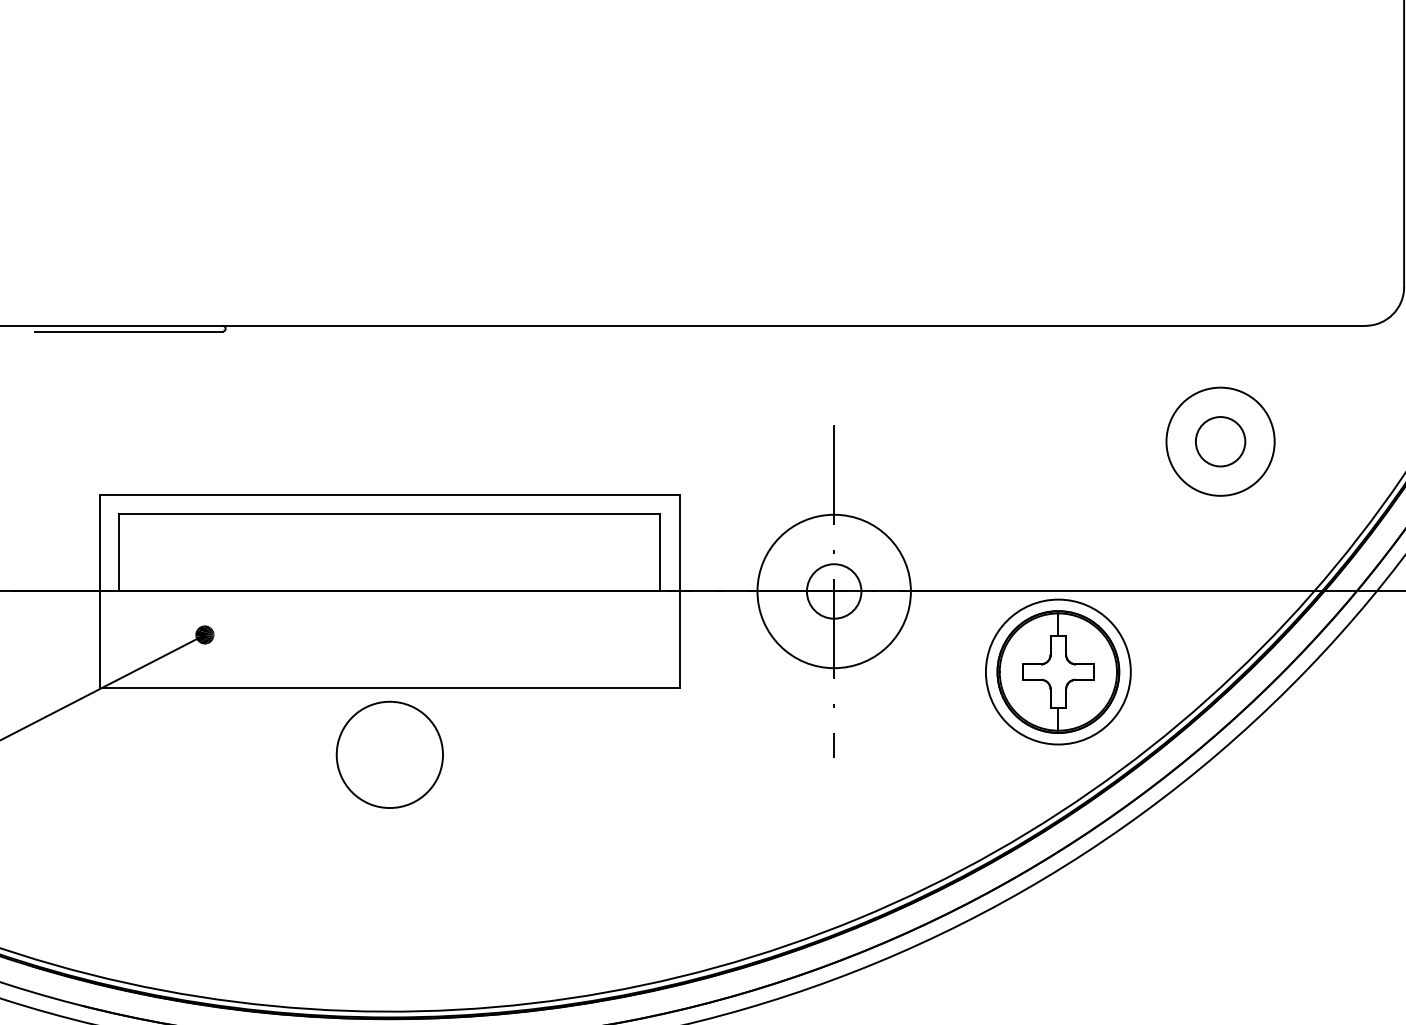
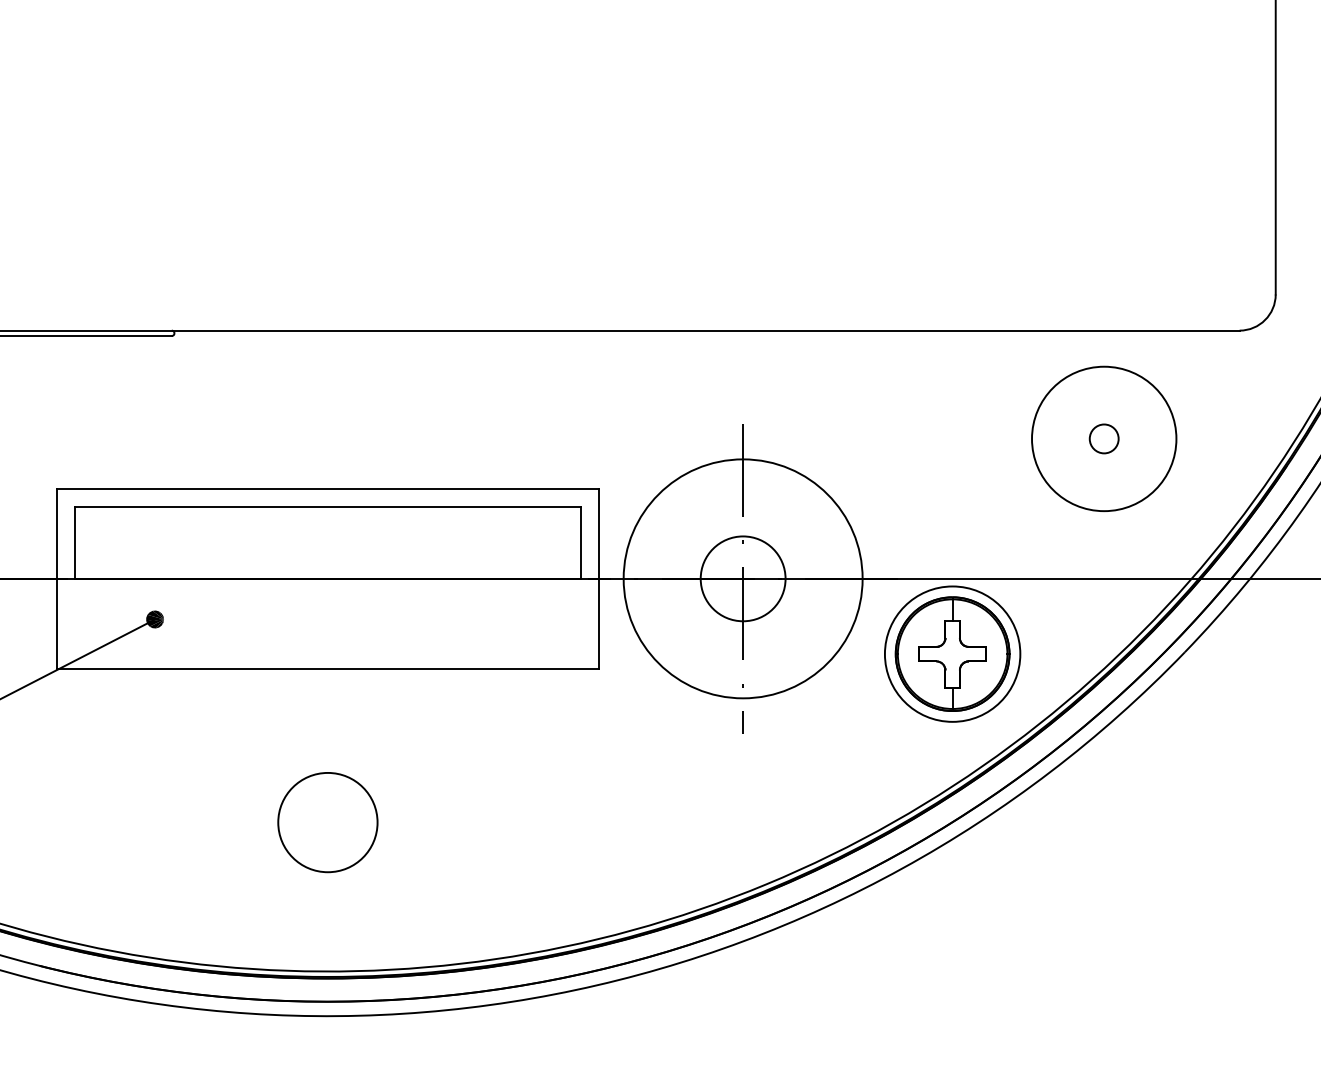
circle: (1219, 441) -> (1103, 438), size x0.62
circle: (1220, 441) -> (1104, 438), size x1.43
circle: (833, 591) -> (742, 578), size x1.67
circle: (833, 591) -> (742, 578), size x1.67
circle: (389, 754) -> (327, 822), moved

